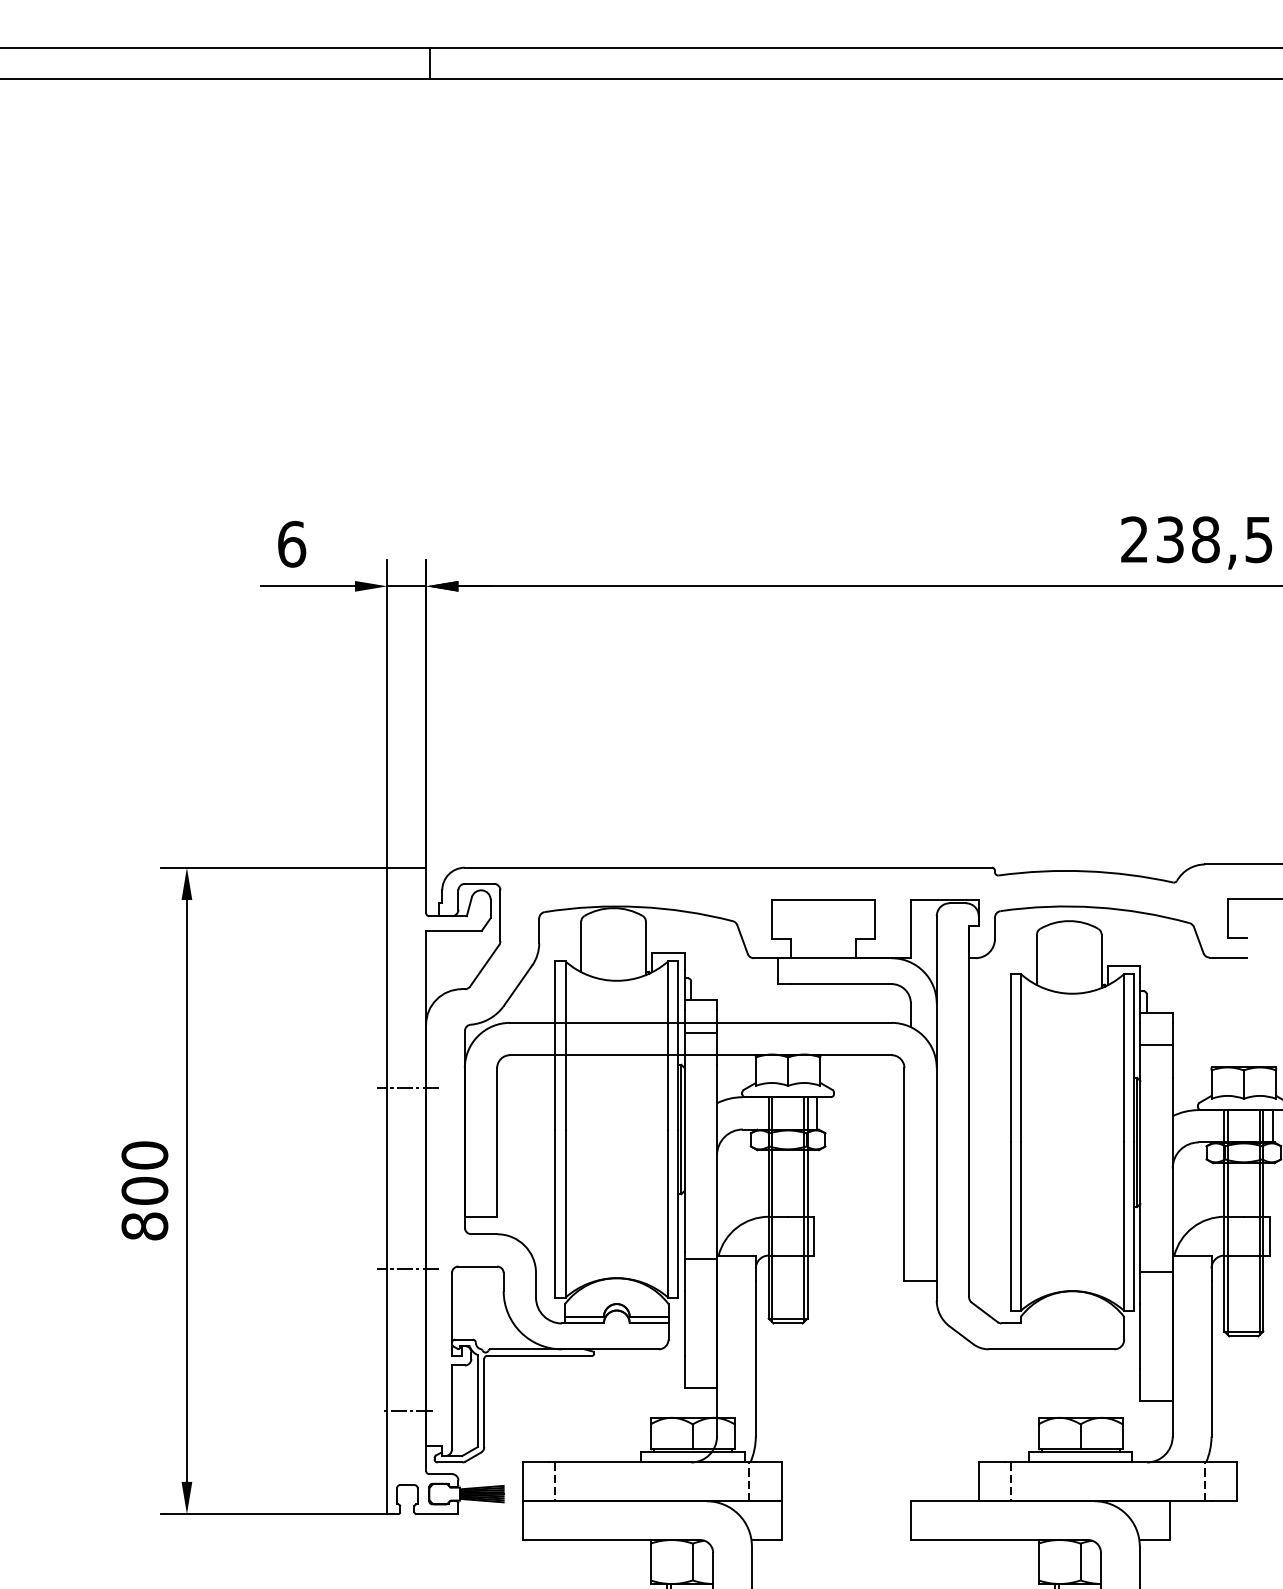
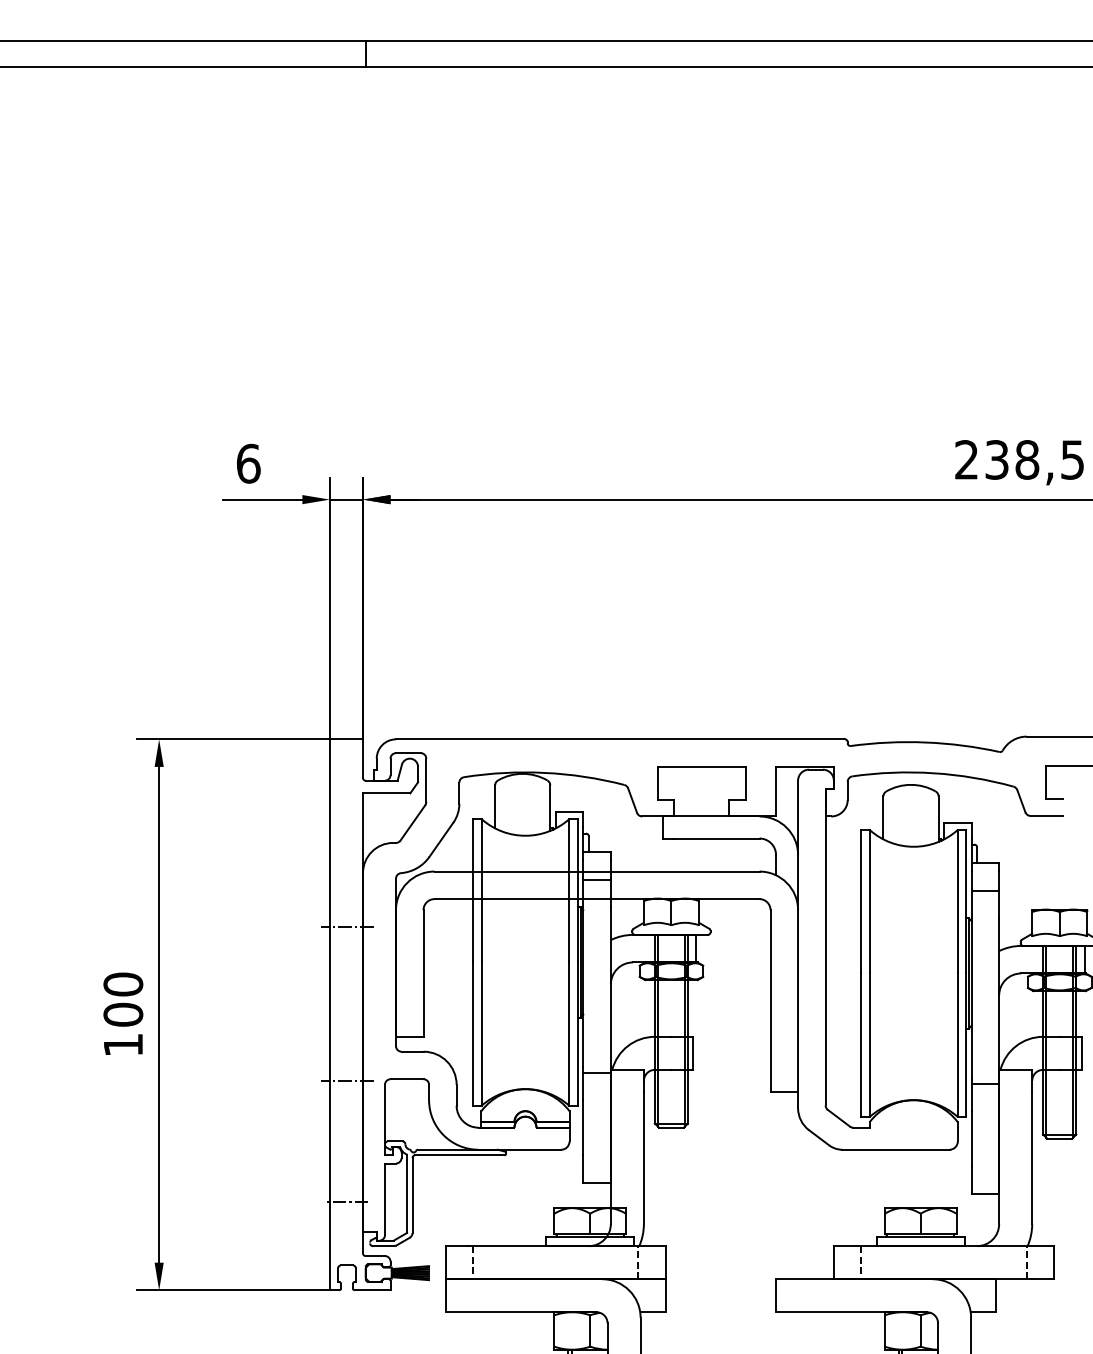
text: (145, 1225) -> (123, 1044), 800 -> 100

